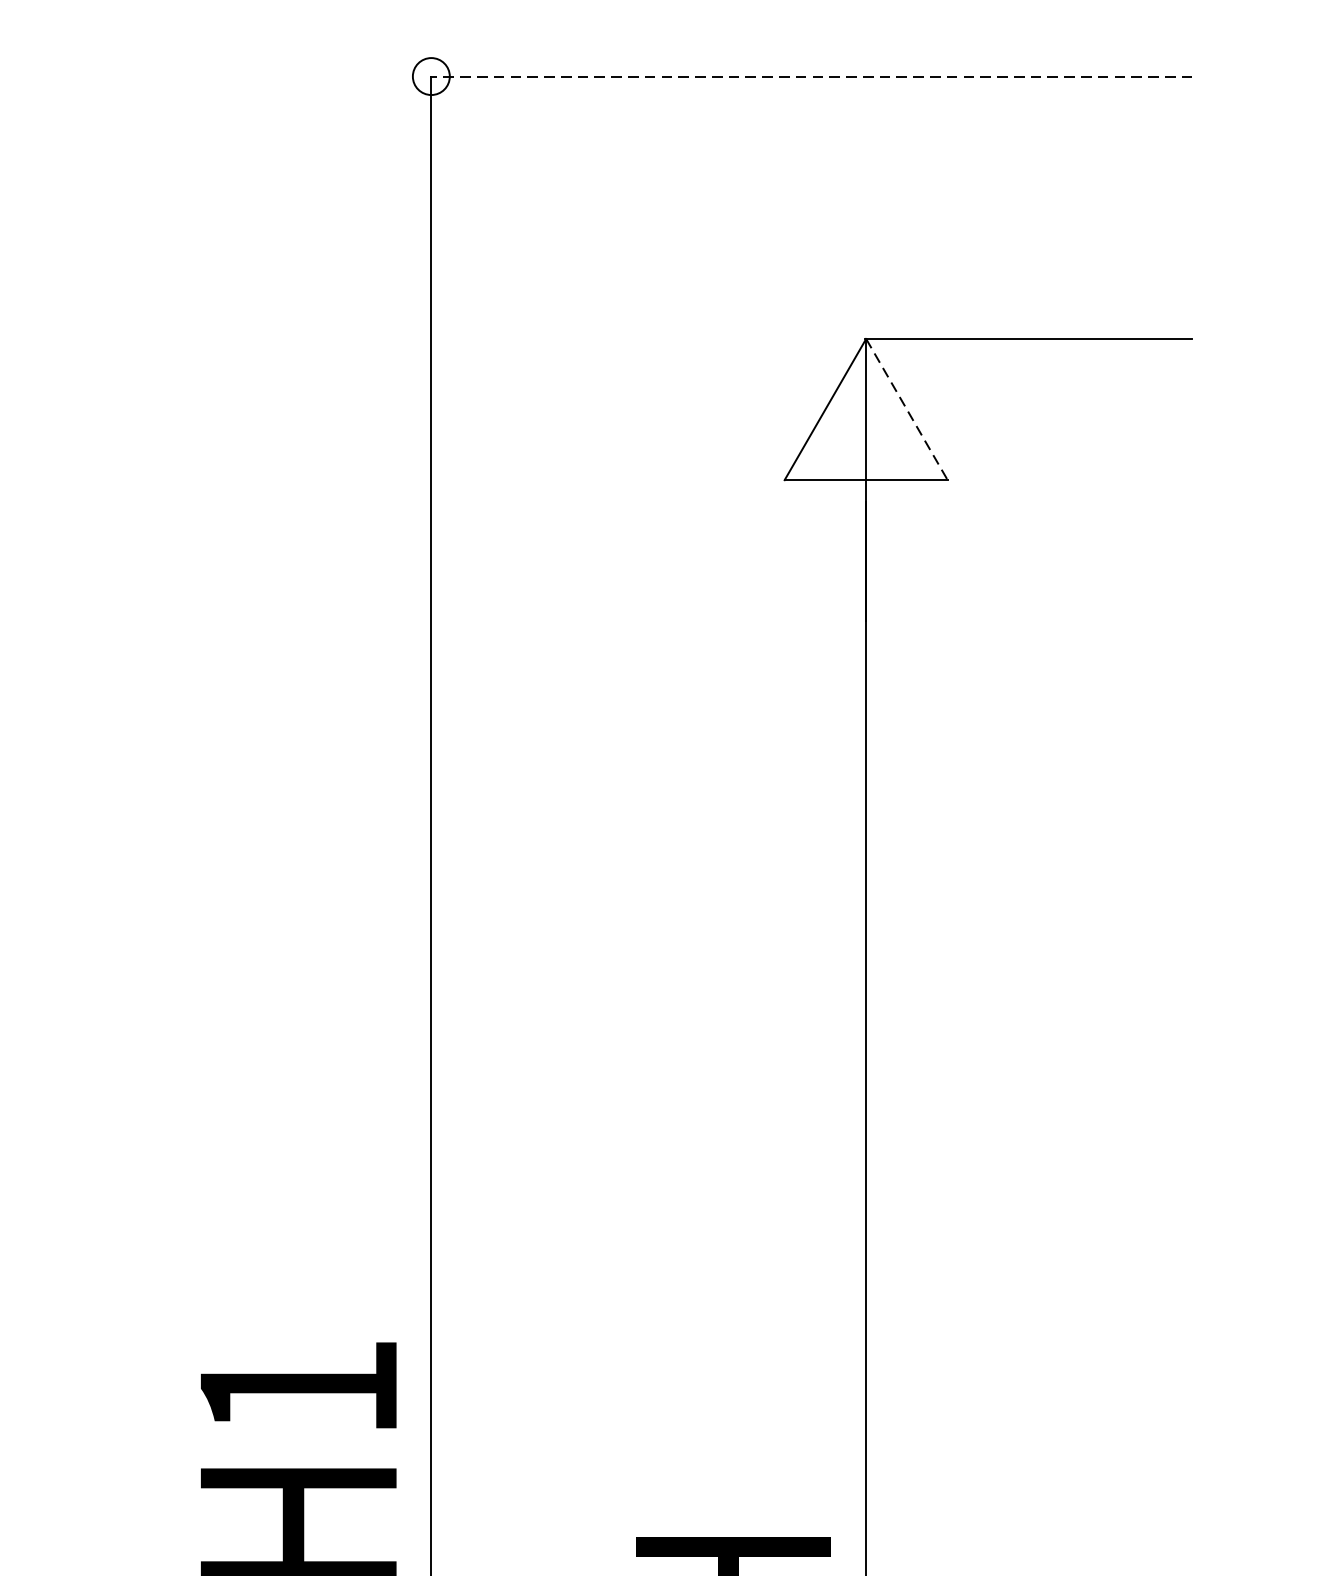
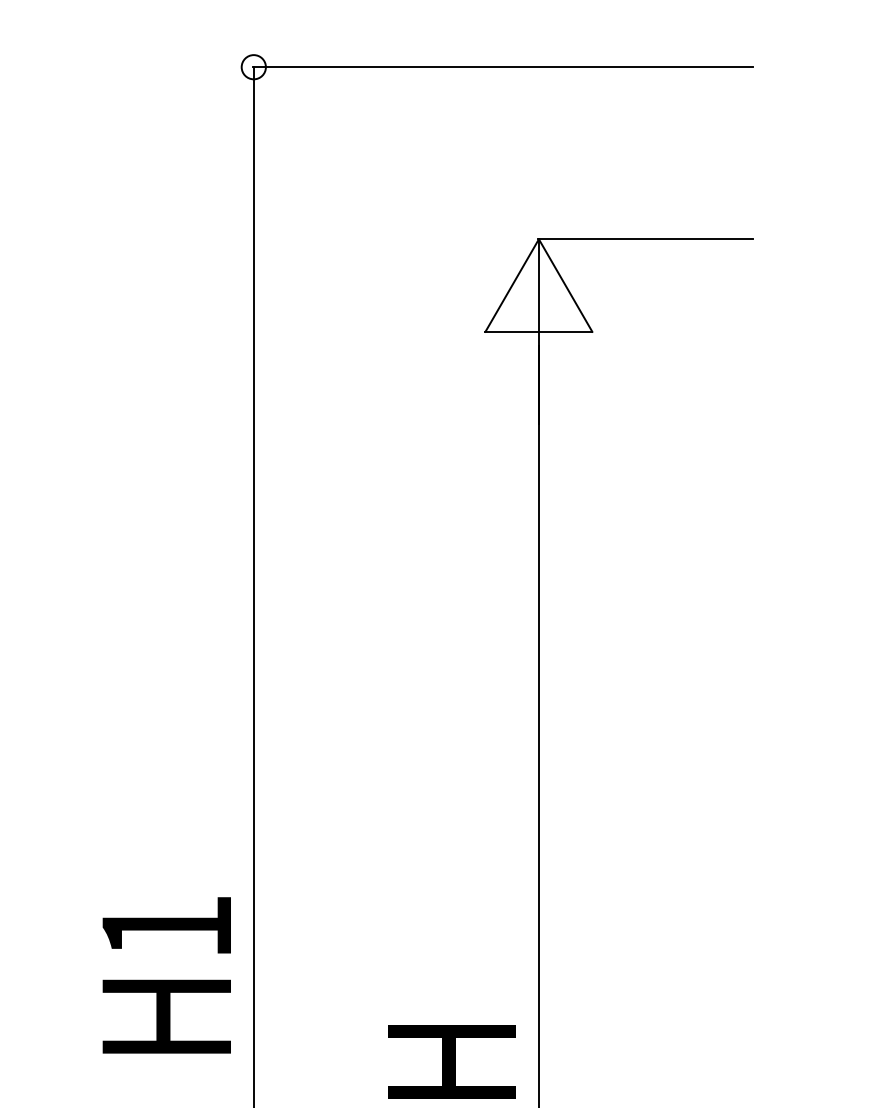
line: (810, 76) -> (502, 67), dashed -> solid
line: (906, 410) -> (565, 286), dashed -> solid

